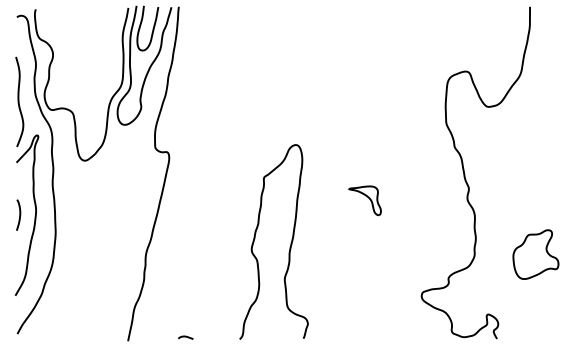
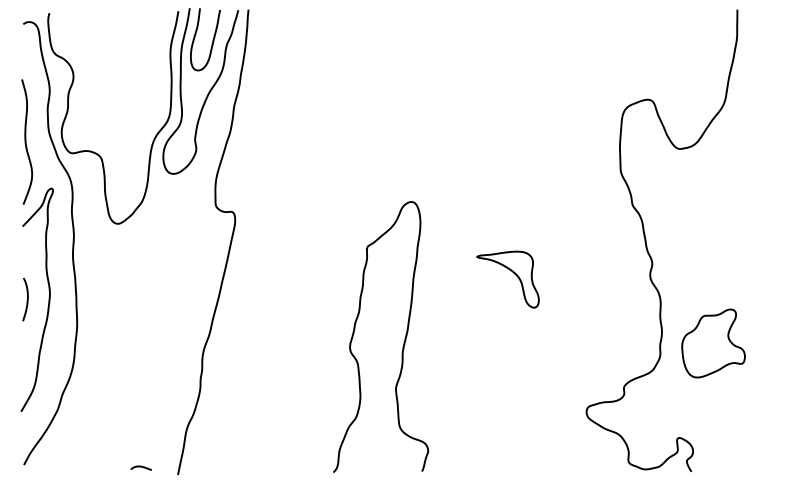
part: (364, 200) -> (507, 279), size x1.4
part: (535, 254) -> (713, 343), moved
curve: (185, 337) -> (140, 467), moved

